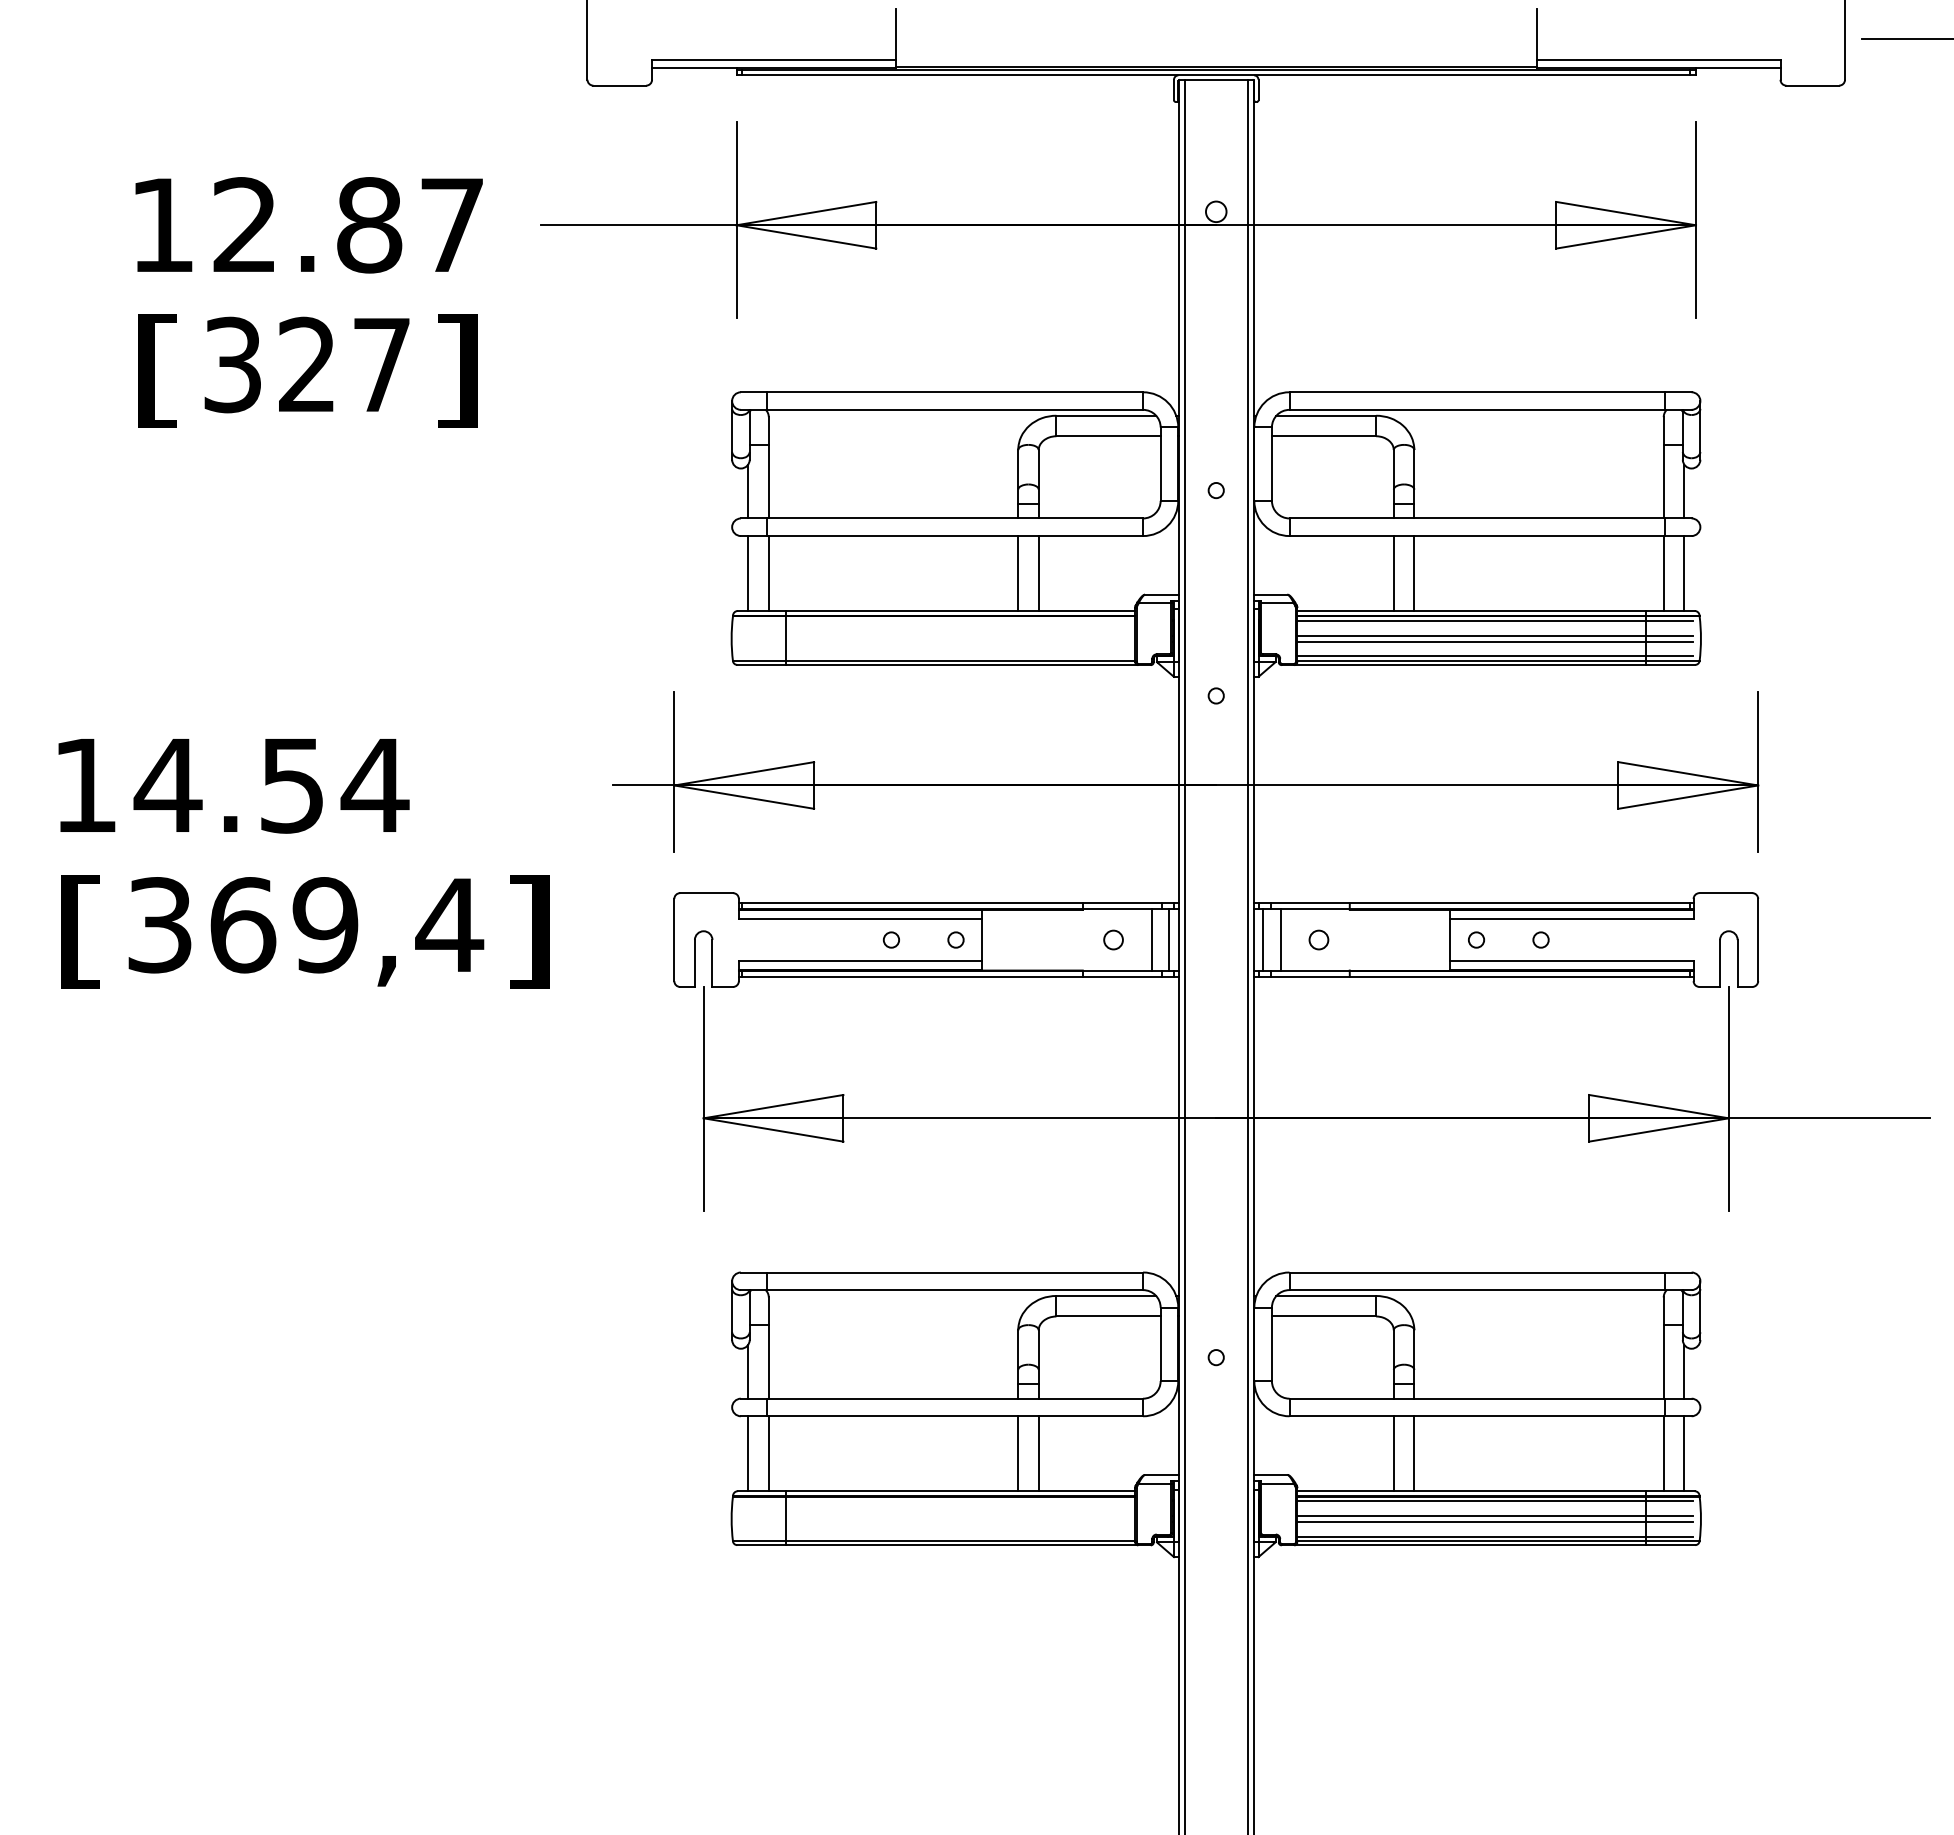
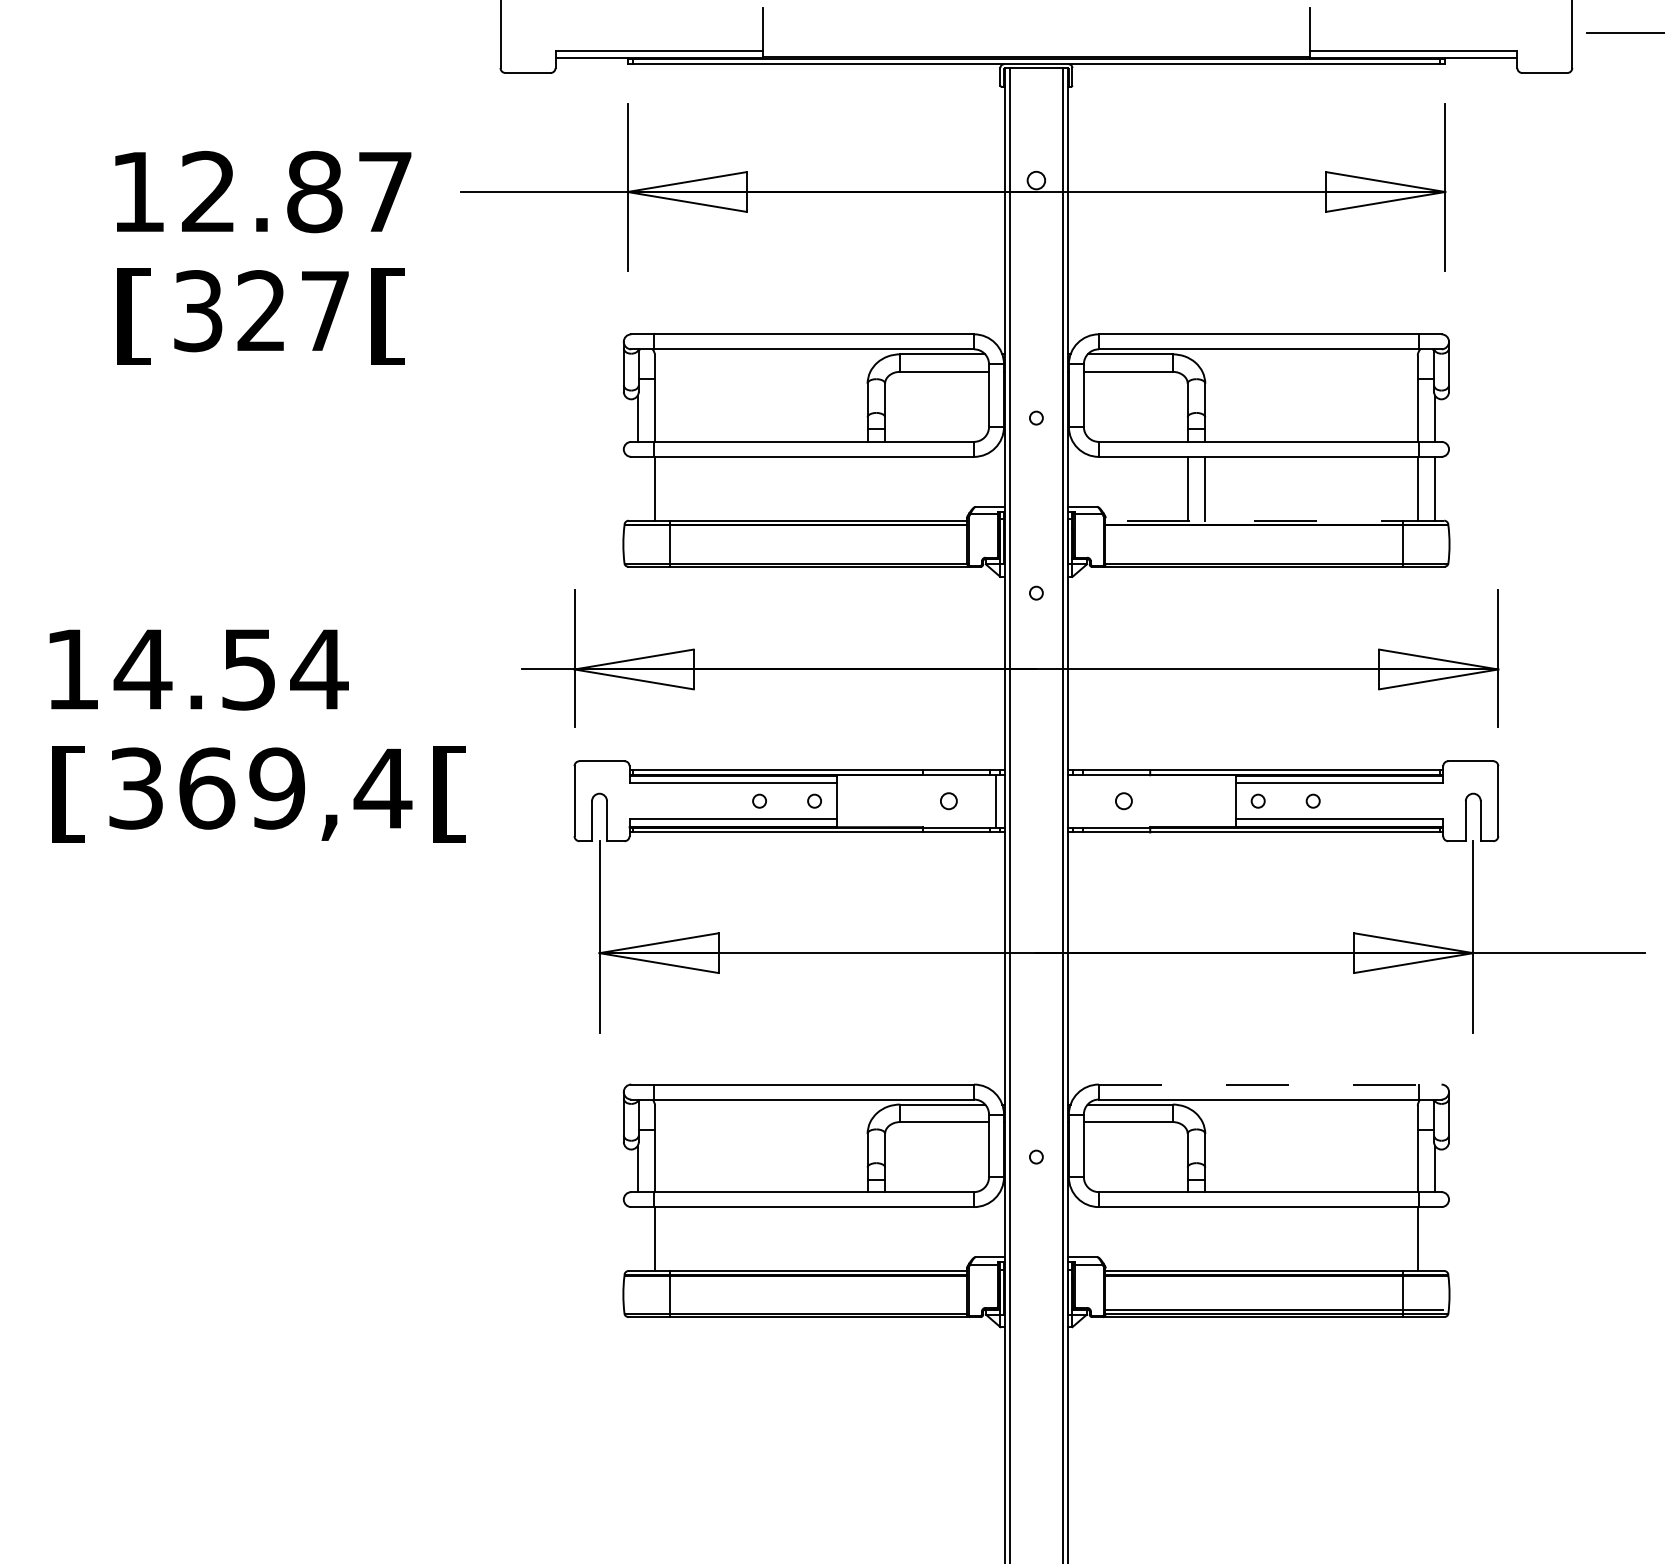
text: (456, 370) -> (388, 315), ] -> [
line: (748, 573) -> (637, 488), removed
line: (1018, 573) -> (867, 488), removed
line: (1038, 573) -> (884, 488), removed
line: (1495, 610) -> (1274, 520), solid -> dashed
line: (1495, 621) -> (1274, 529), removed
line: (1495, 635) -> (1274, 541), removed
line: (1495, 641) -> (1274, 546), removed
line: (1495, 656) -> (1274, 559), removed
text: (528, 931) -> (450, 793), ] -> [
line: (1151, 939) -> (981, 800), removed
line: (1263, 939) -> (1076, 800), removed
line: (1280, 939) -> (1091, 800), removed
line: (1491, 1272) -> (1271, 1084), solid -> dashed
line: (748, 1453) -> (637, 1238), removed
line: (1018, 1453) -> (867, 1238), removed
line: (1038, 1453) -> (884, 1238), removed
line: (1393, 1453) -> (1187, 1238), removed
line: (1414, 1453) -> (1205, 1238), removed
line: (1684, 1453) -> (1435, 1238), removed
line: (1495, 1501) -> (1274, 1279), removed
line: (1495, 1516) -> (1274, 1292), removed
line: (1495, 1521) -> (1274, 1296), removed

